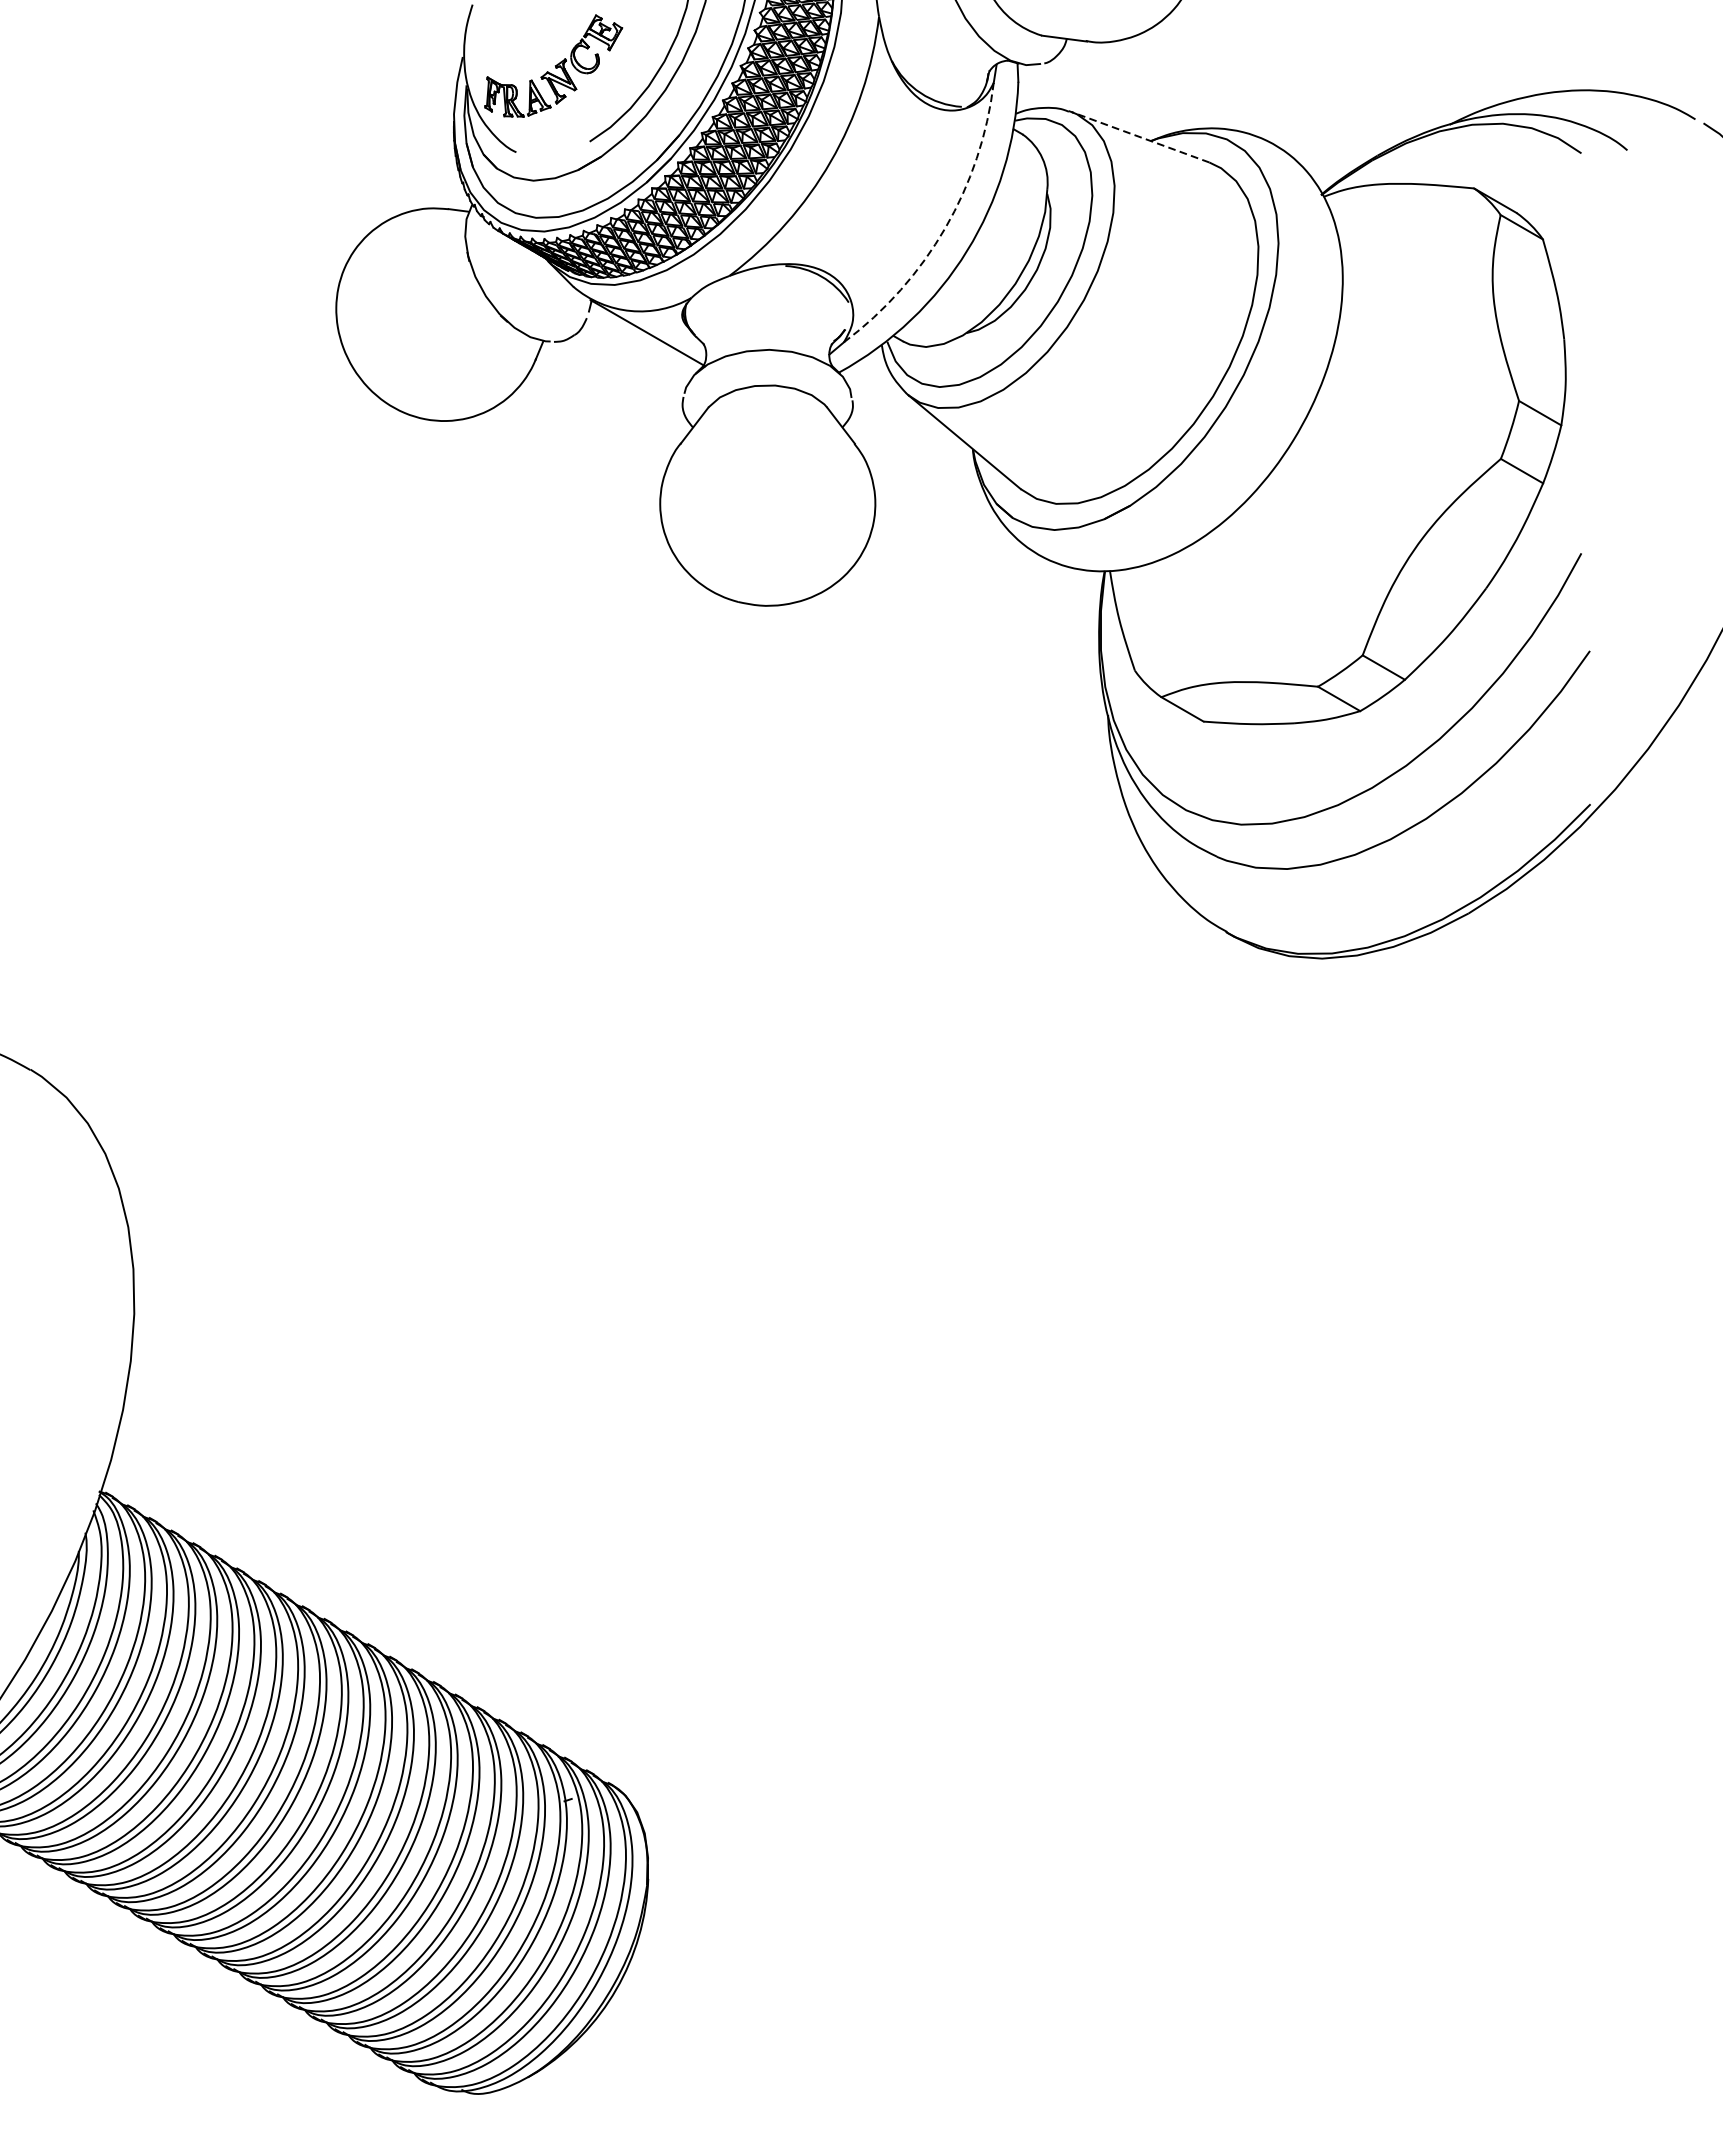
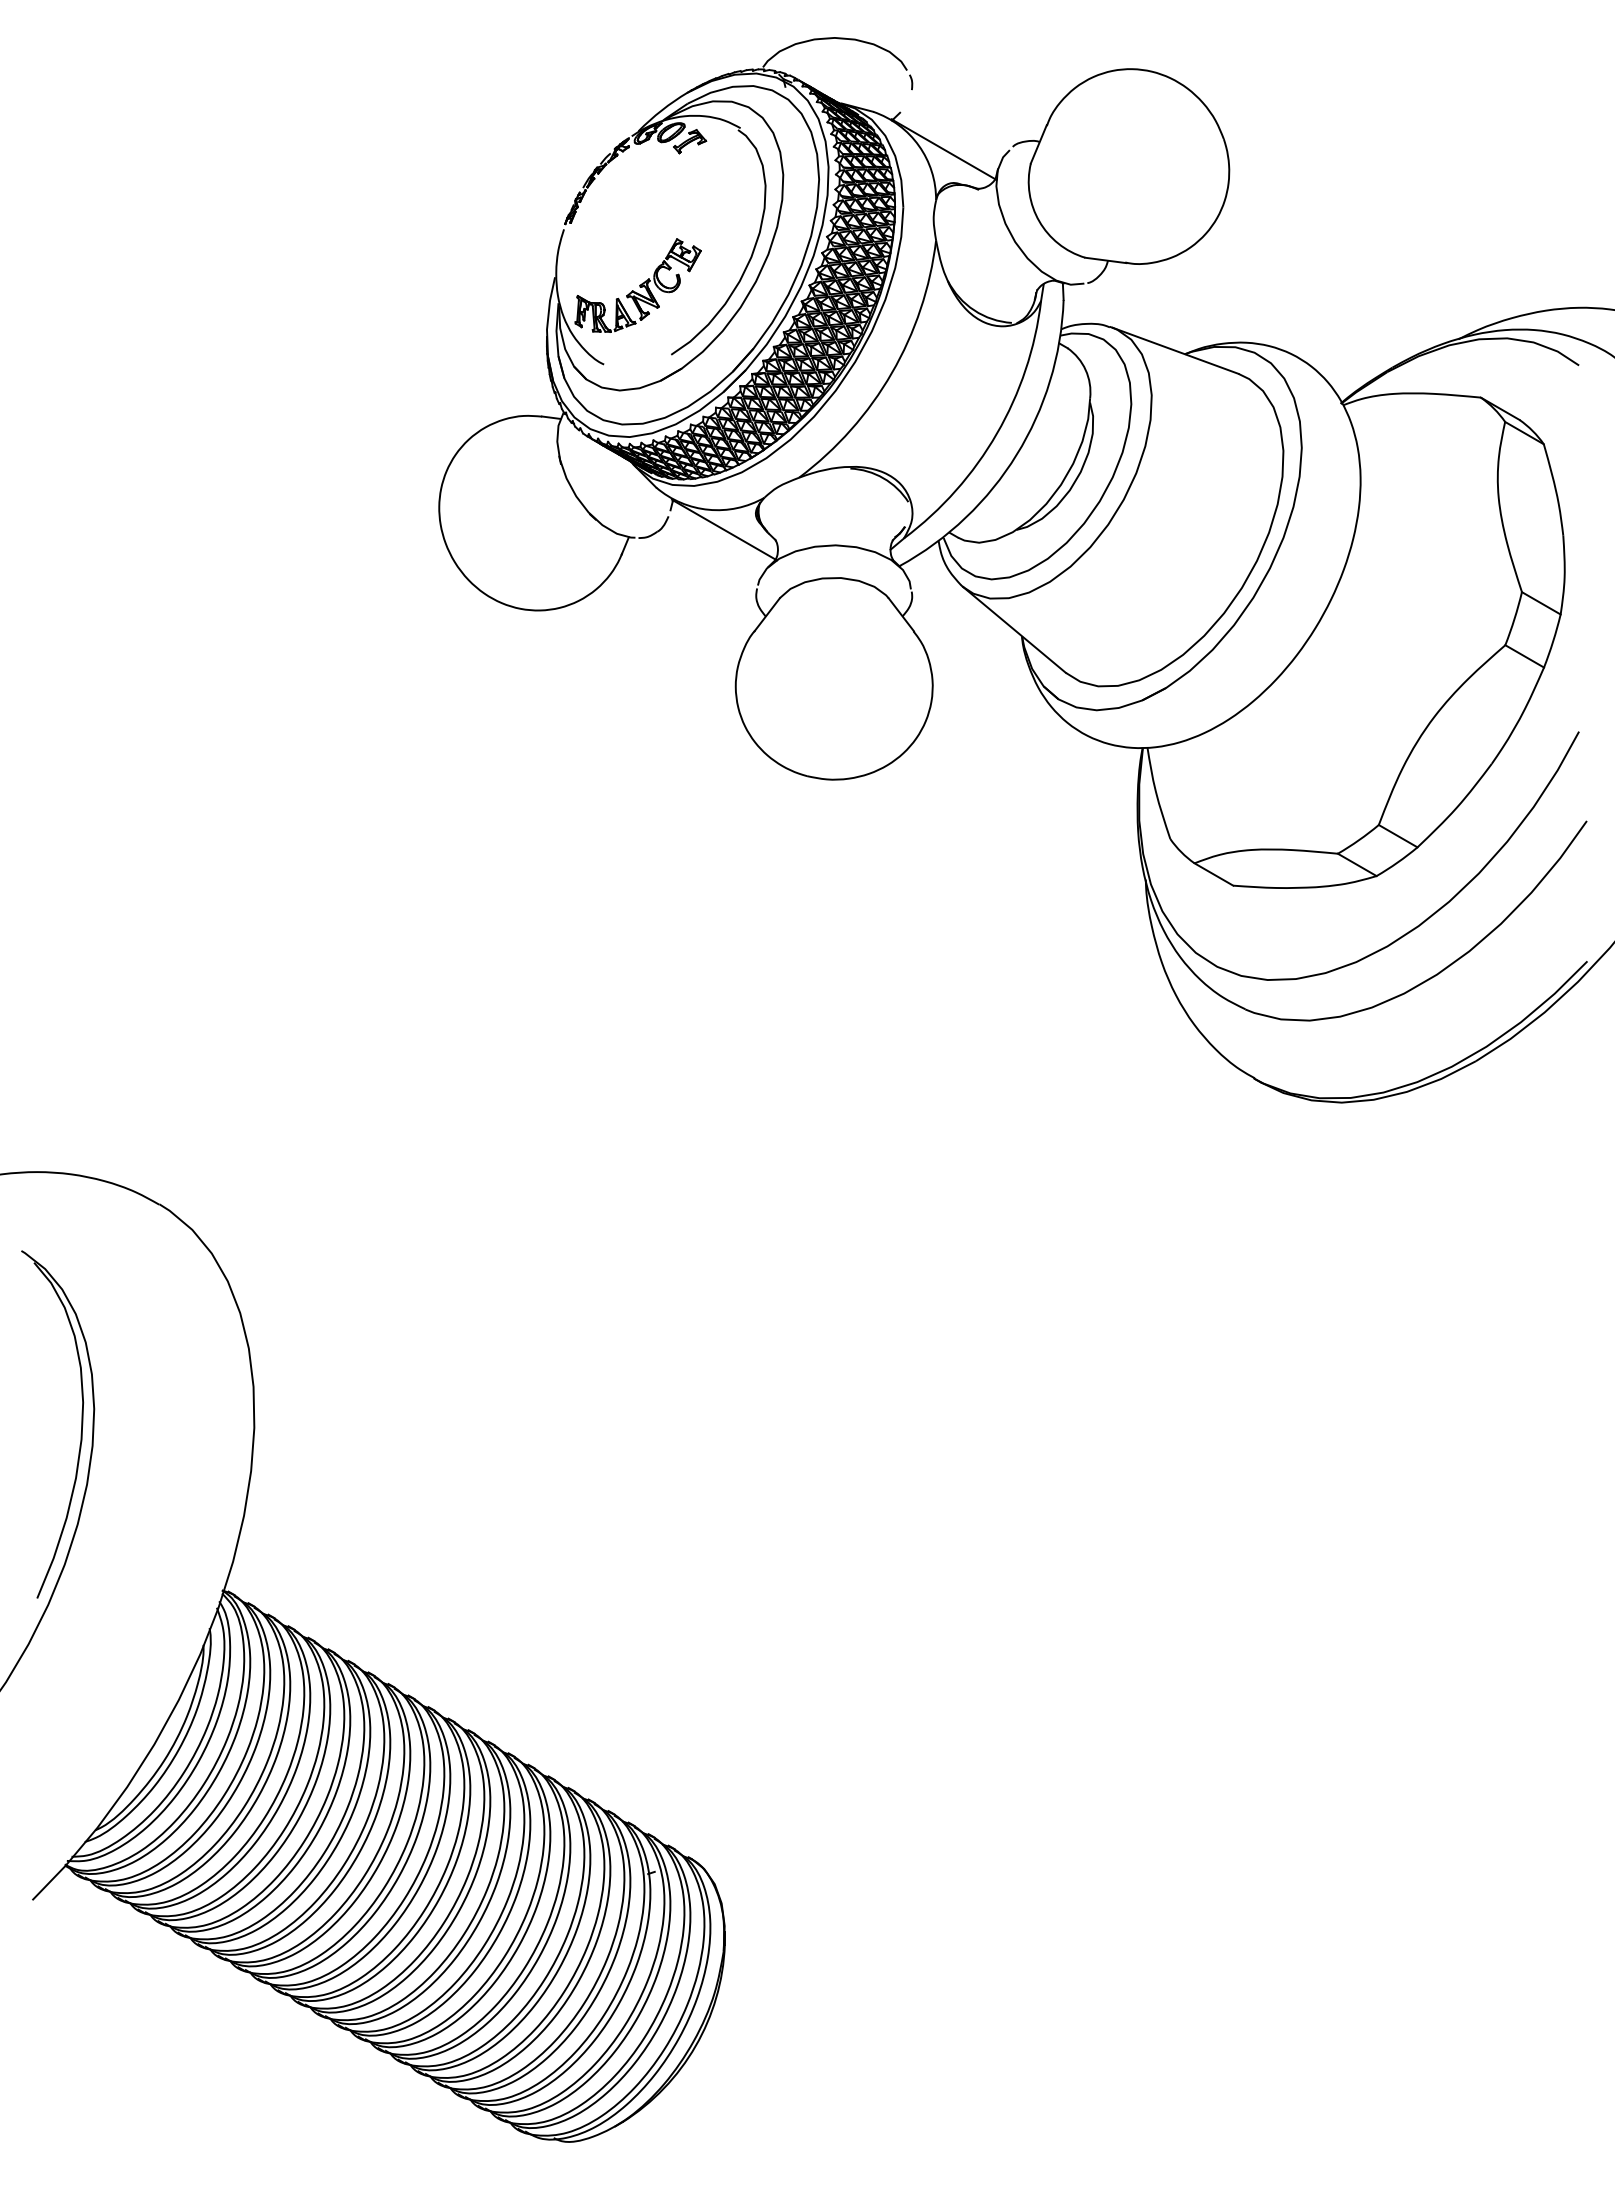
line: (1140, 136) -> (1175, 350), dashed -> solid
arc: (945, 227) -> (996, 433), dashed -> solid

